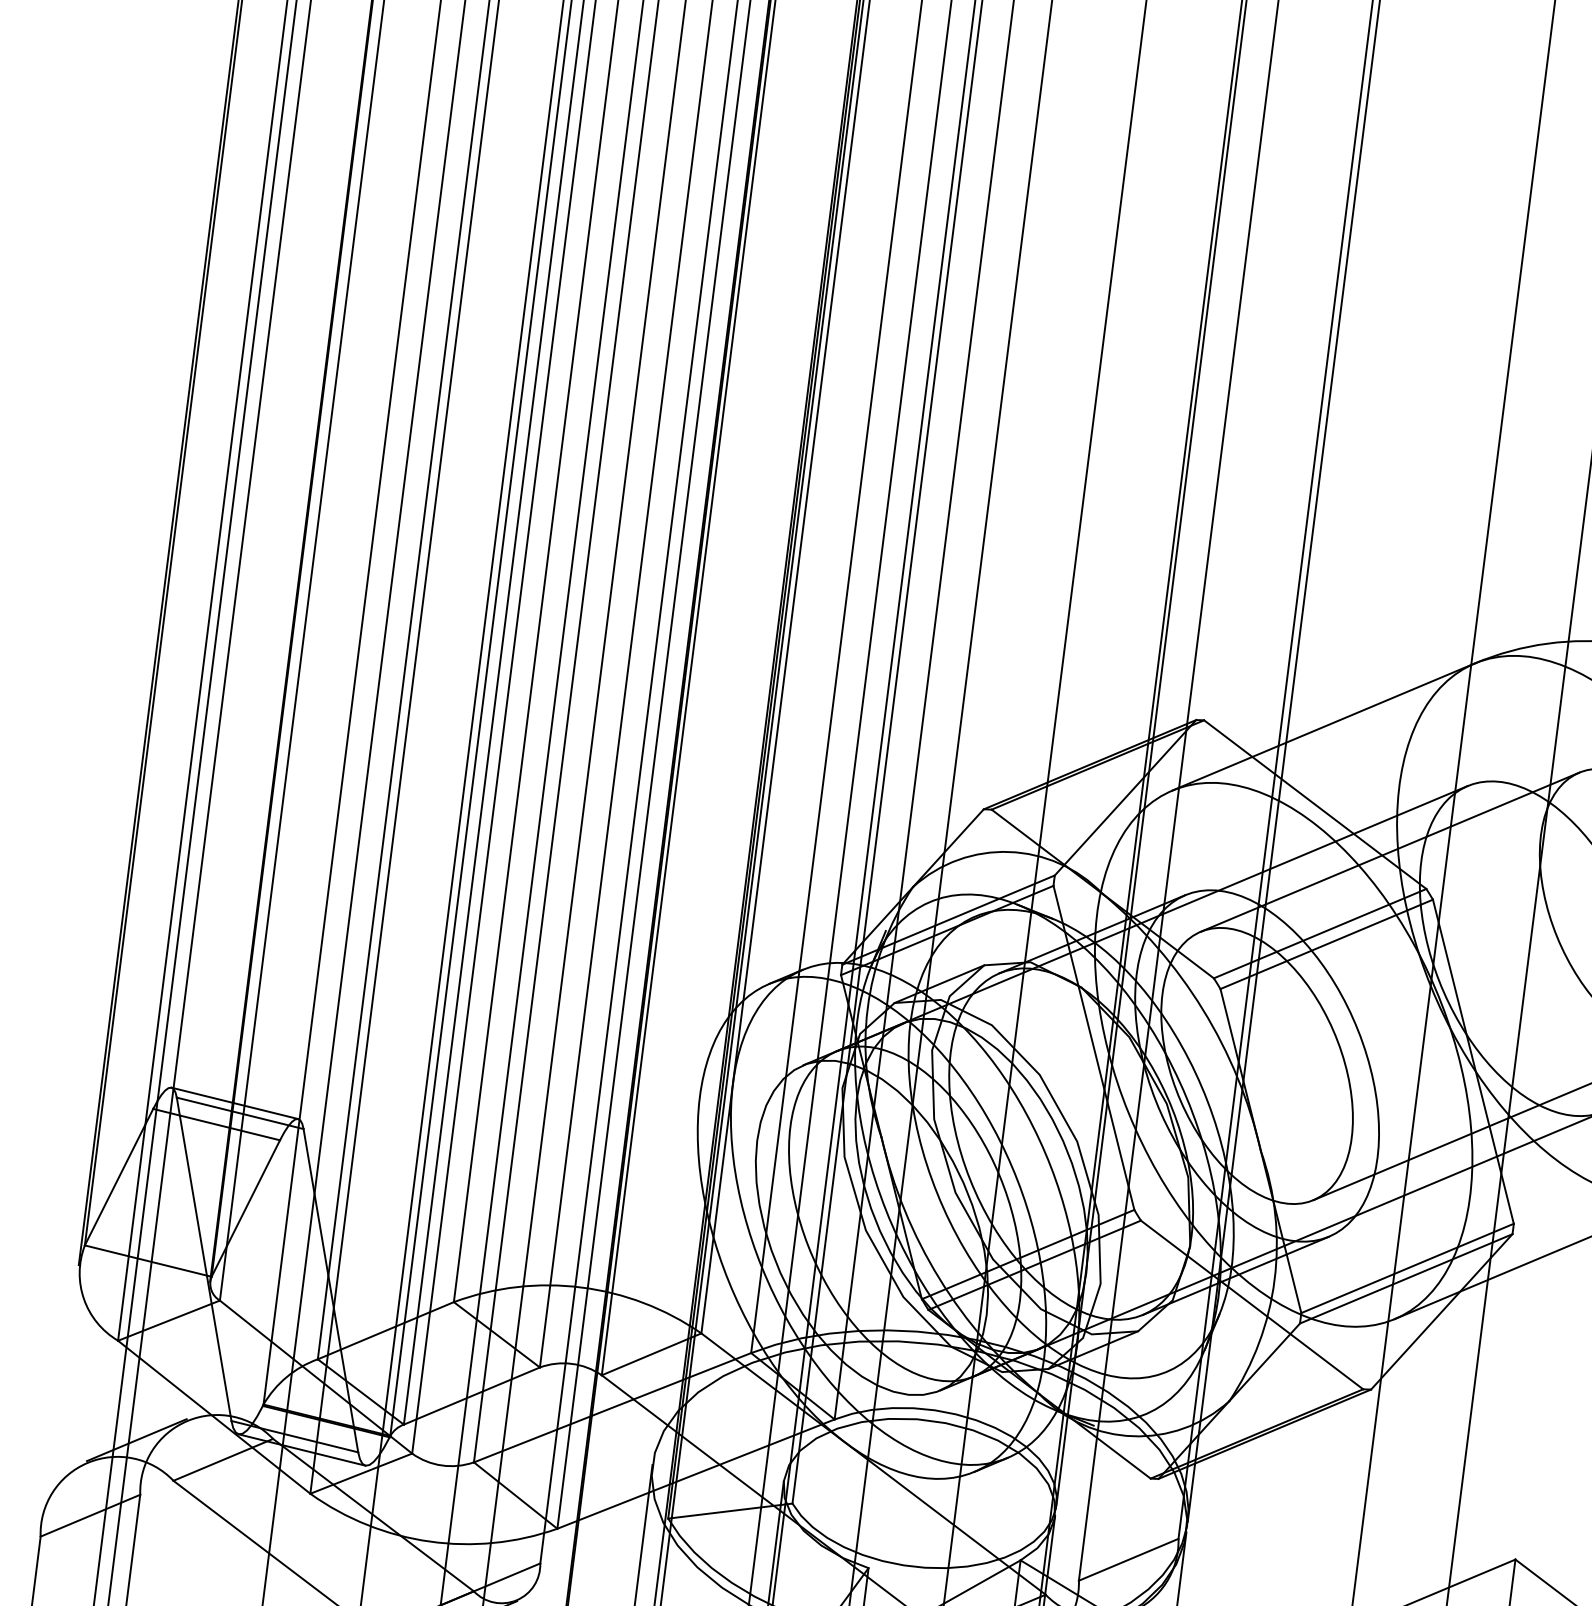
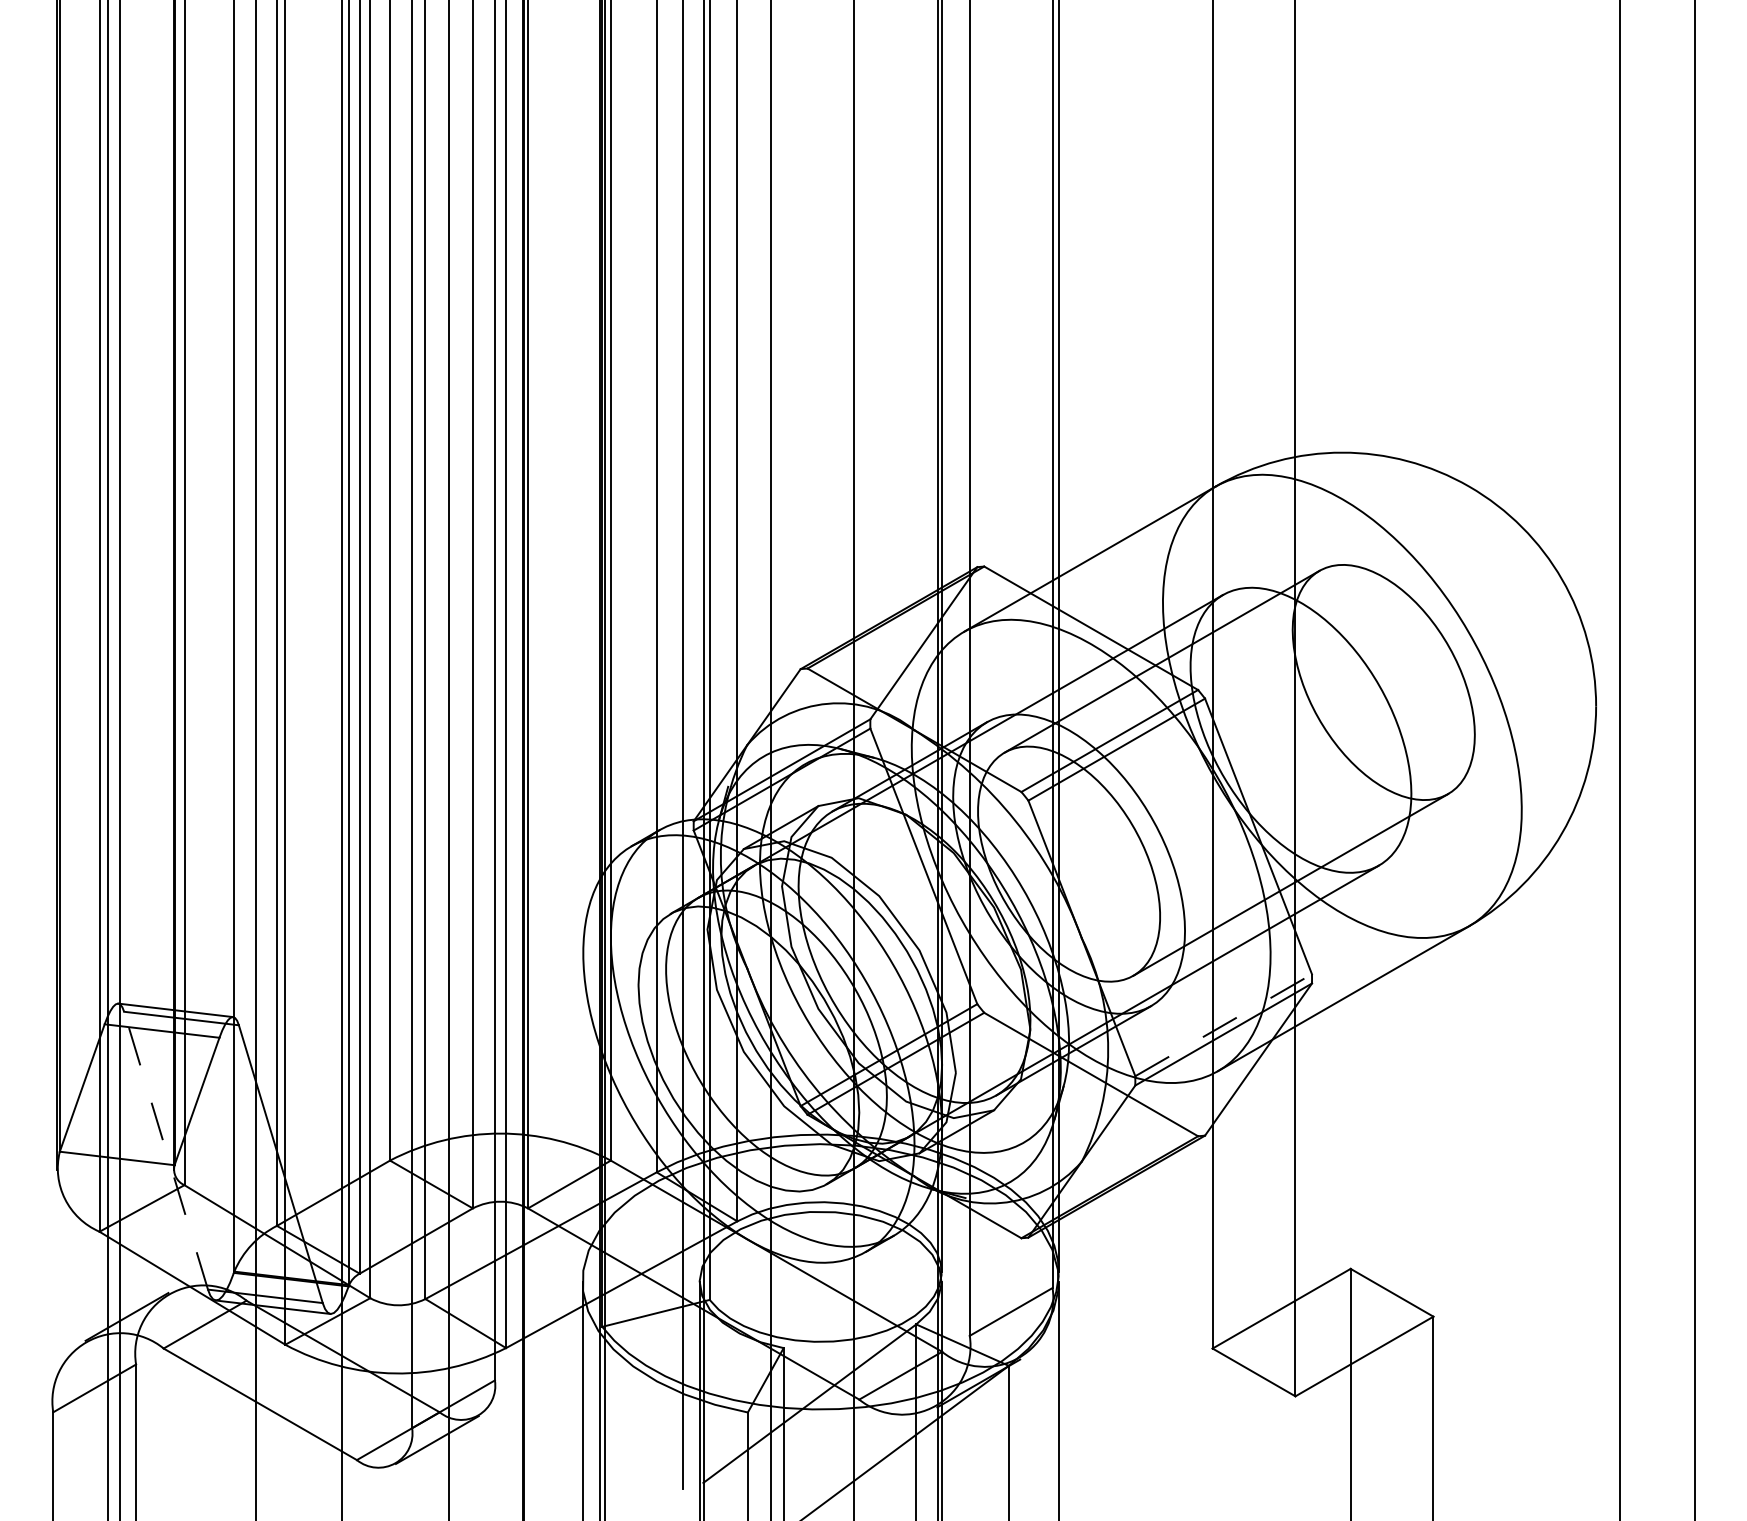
line: (203, 1259) -> (165, 1150), solid -> dashed
line: (1407, 1268) -> (1223, 1025), solid -> dashed

